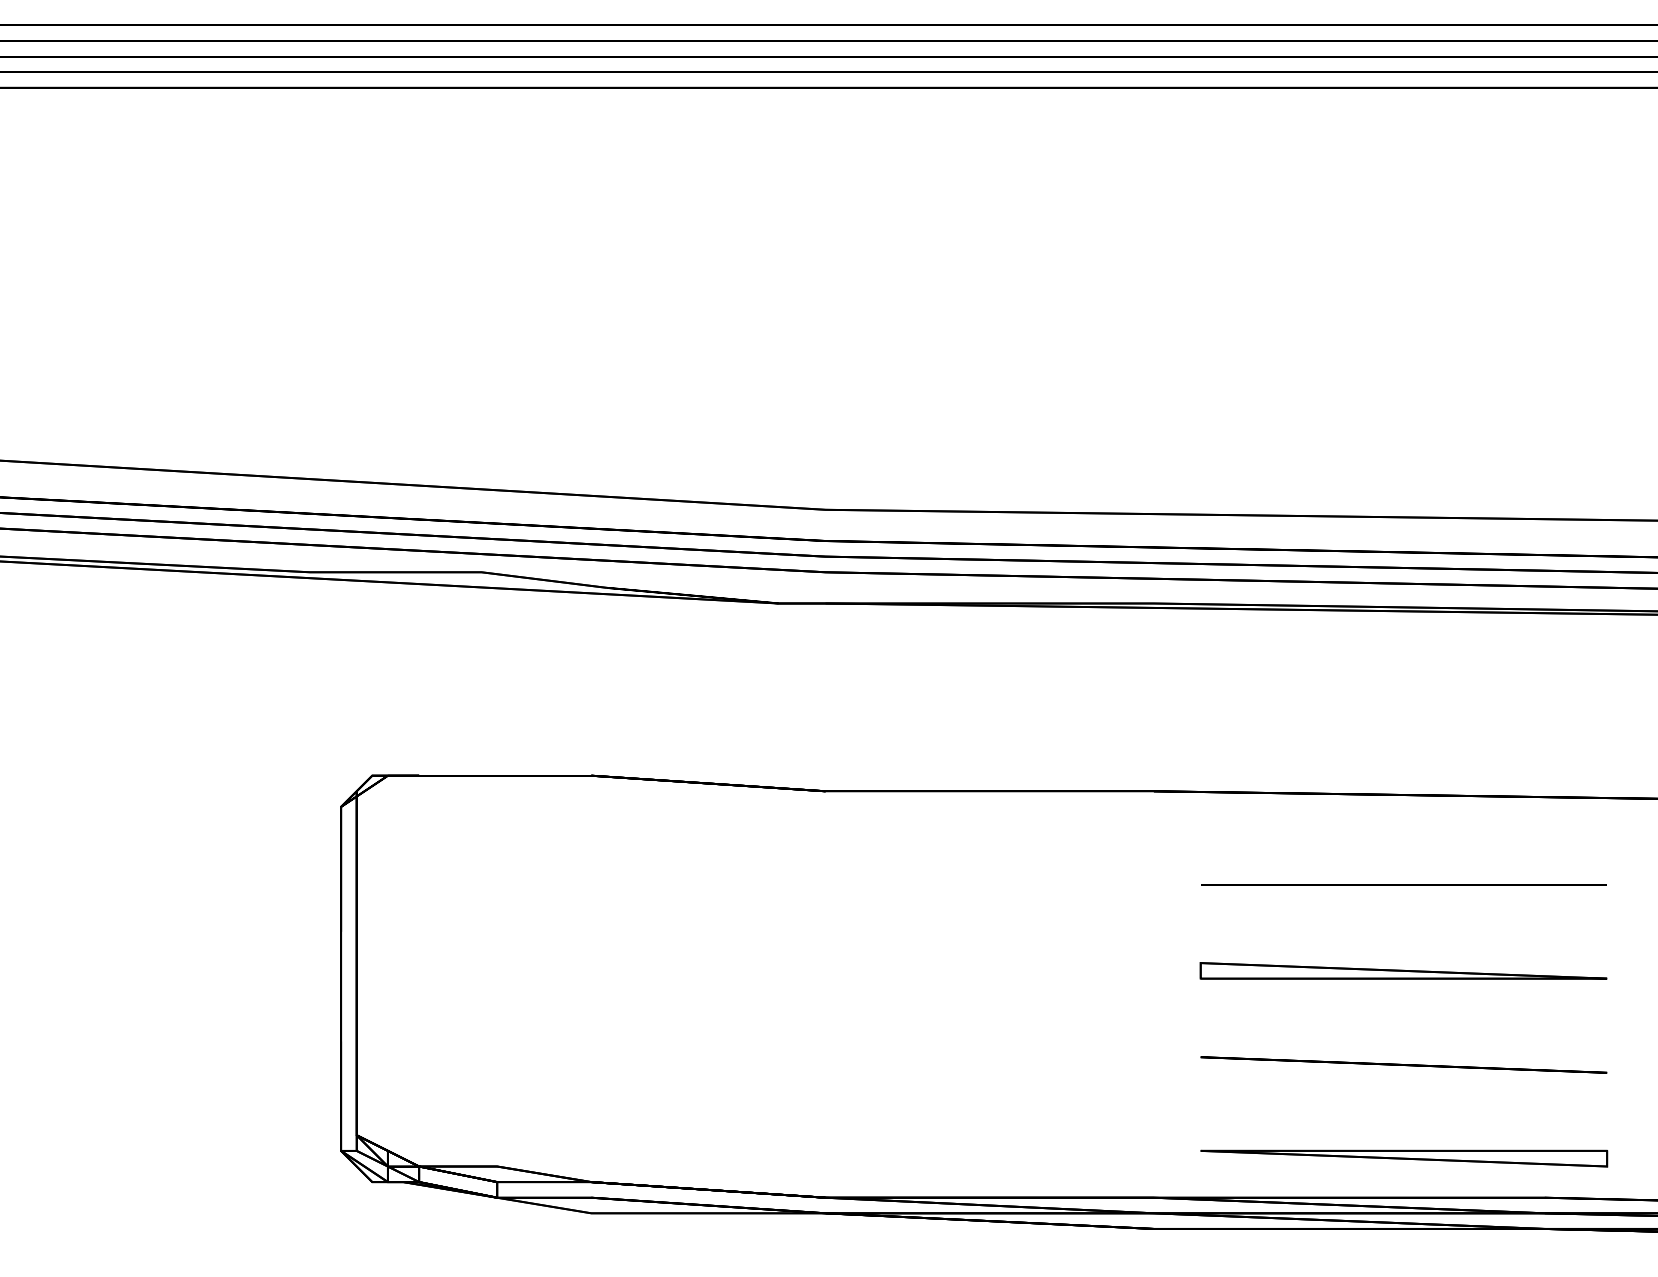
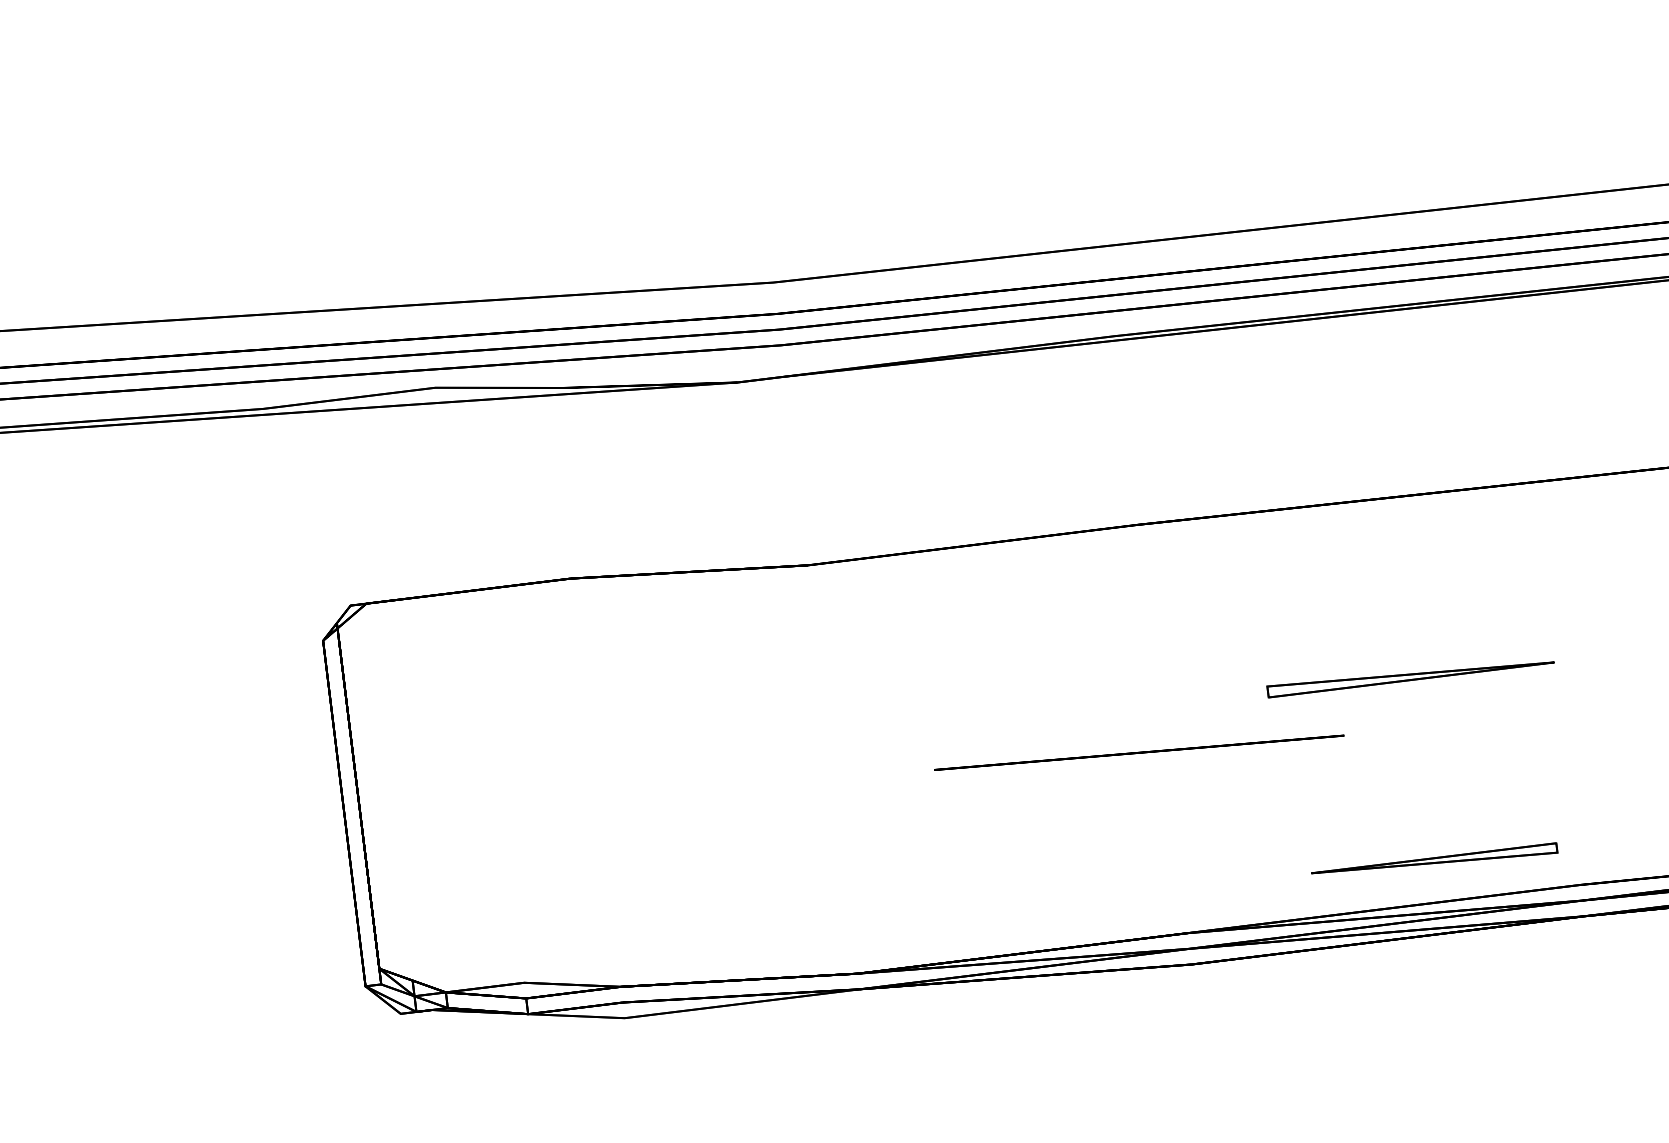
line: (1403, 884) -> (1399, 587), removed
part: (1403, 970) -> (1410, 674), size x0.7
line: (1403, 1064) -> (1138, 752), moved
part: (1404, 1158) -> (1434, 862), size x0.6

